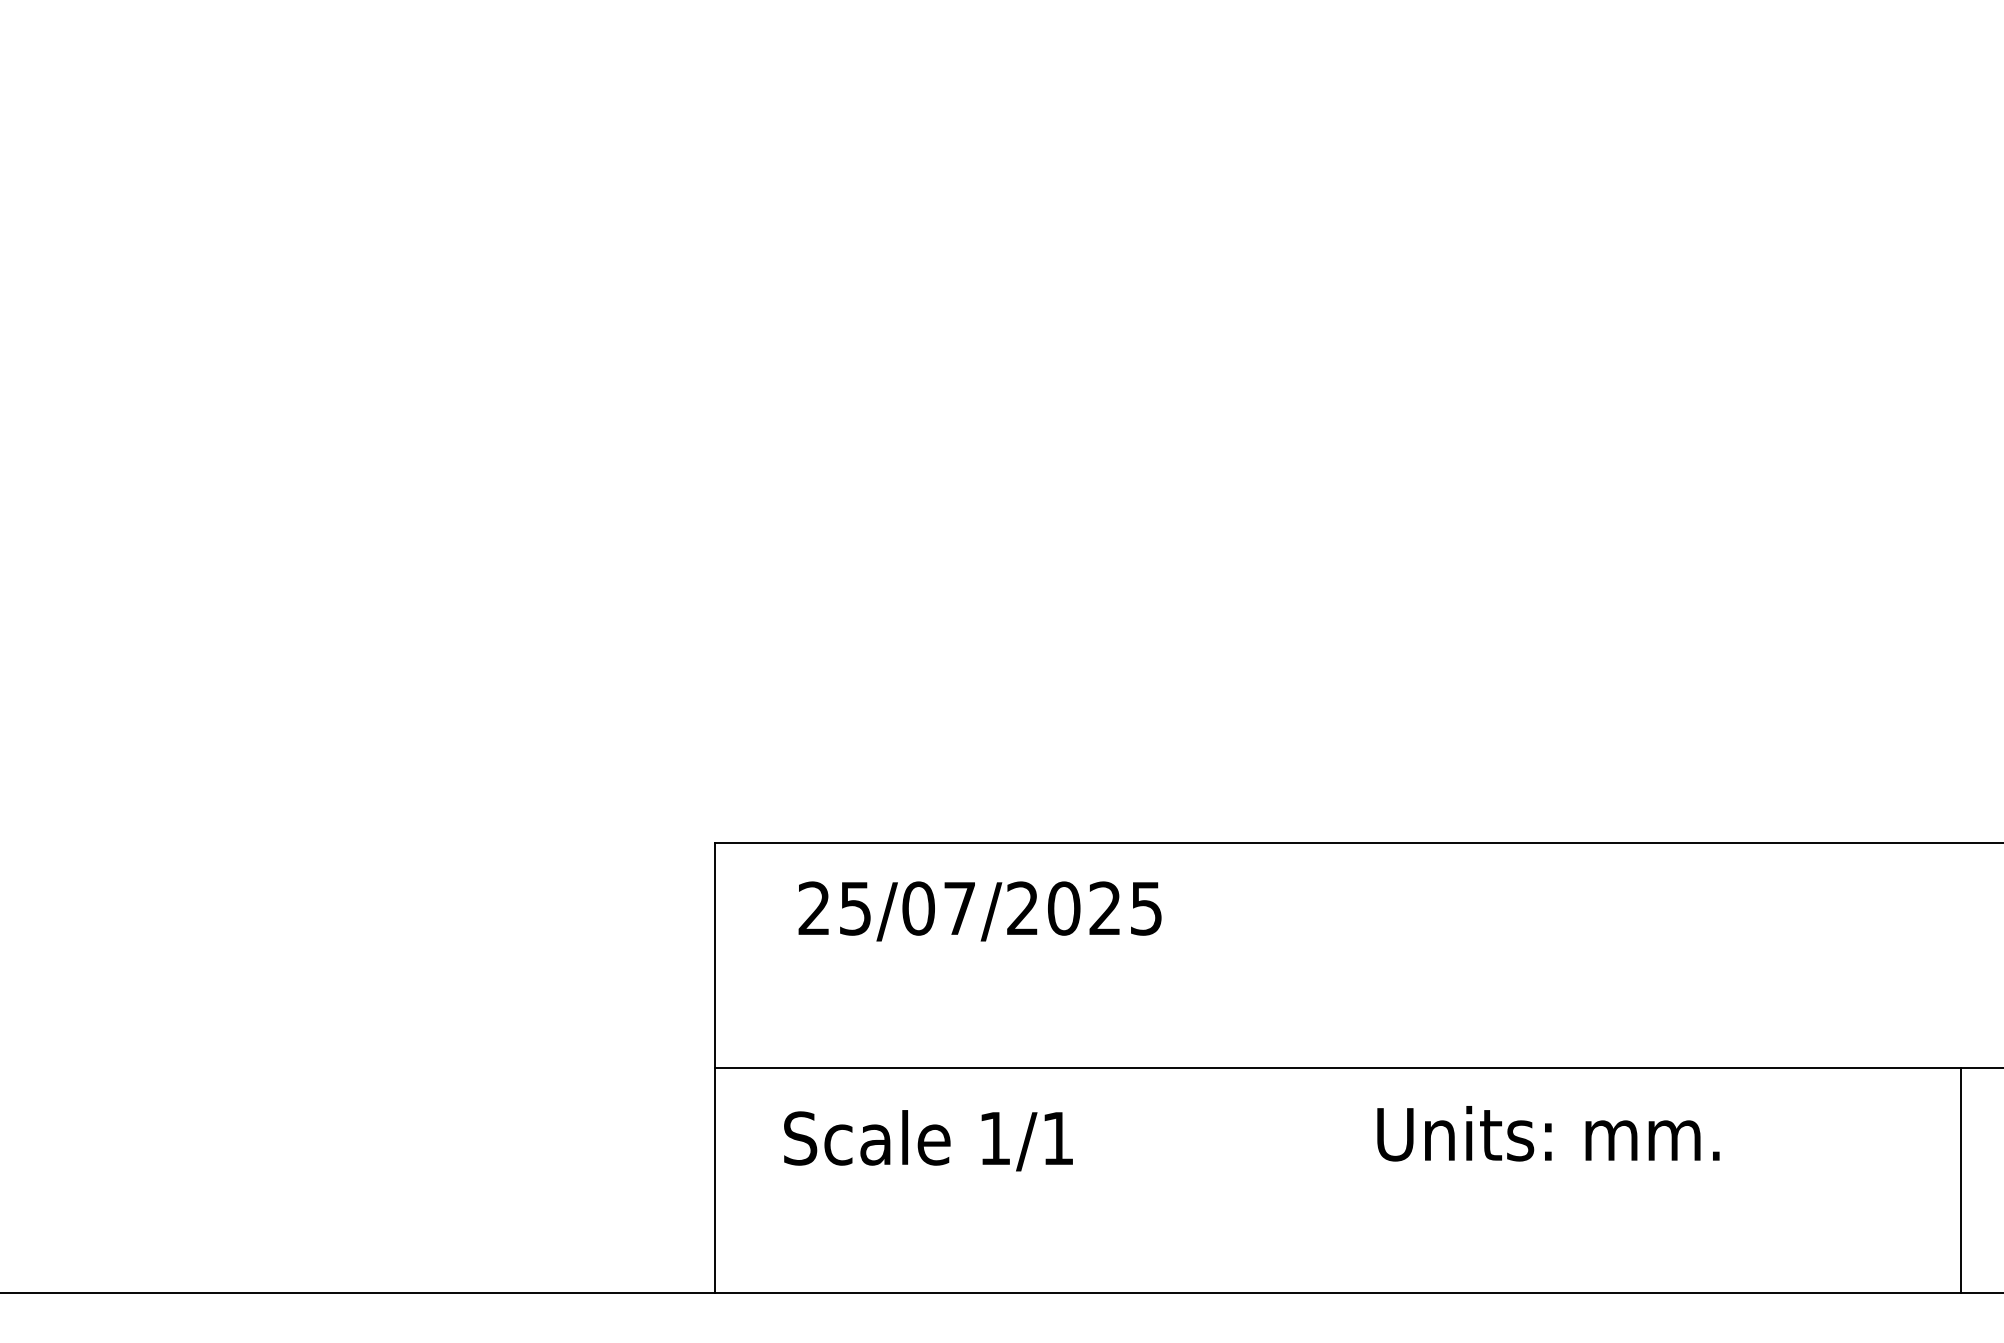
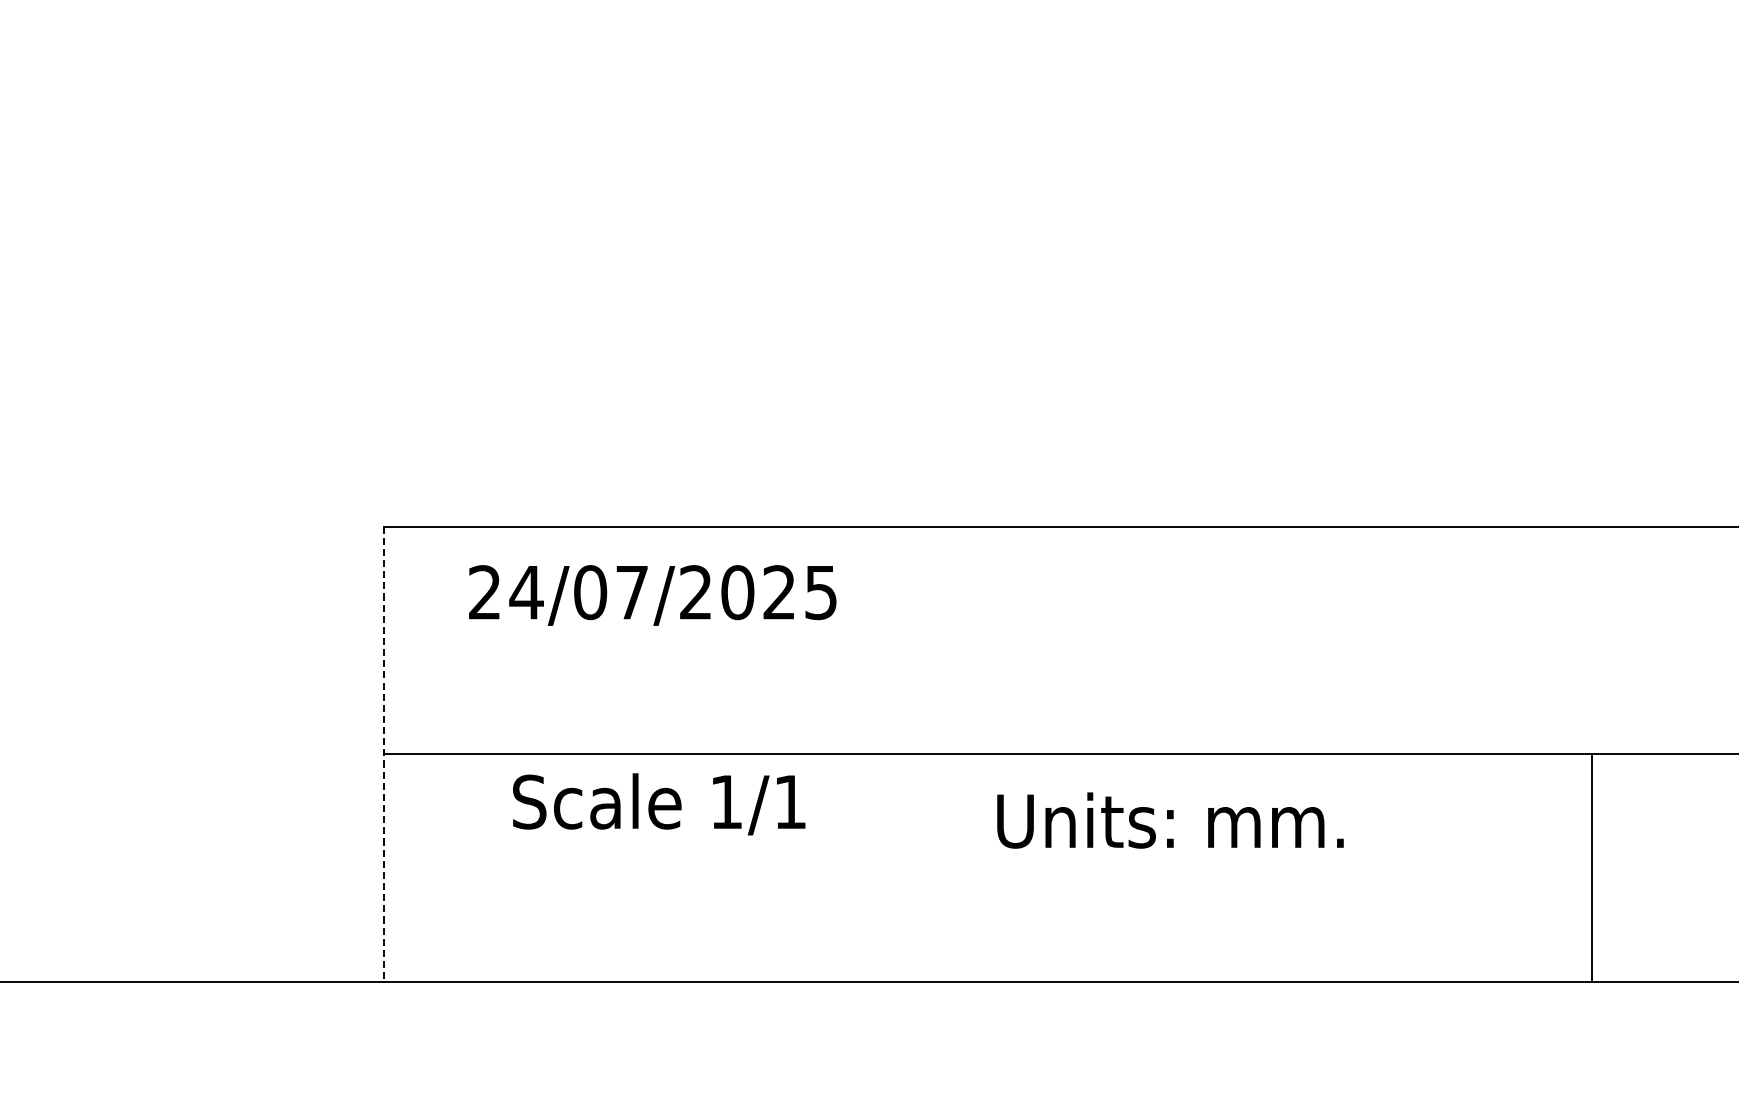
text: (855, 908) -> (526, 592), 25/07/2025 -> 24/07/2025
line: (715, 1068) -> (384, 754), solid -> dashed
text: (1548, 1133) -> (1170, 820), moved
text: (928, 1140) -> (659, 804), moved
line: (1960, 1180) -> (1591, 867), moved

